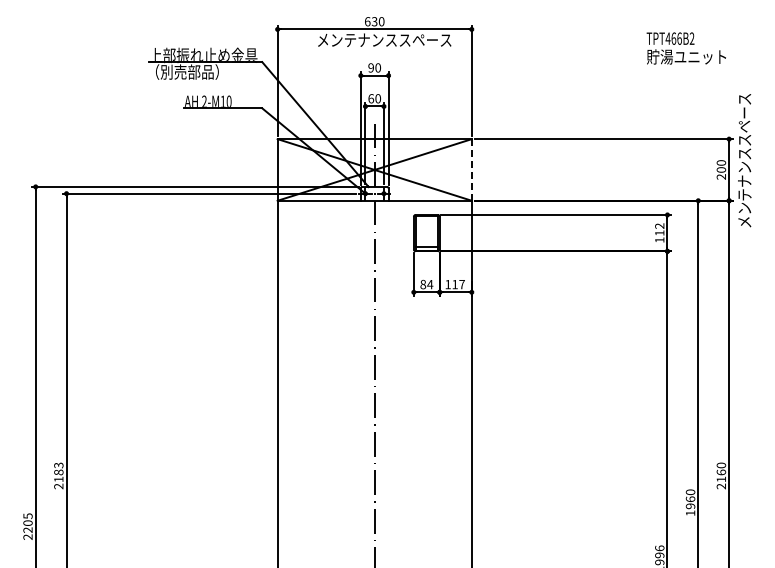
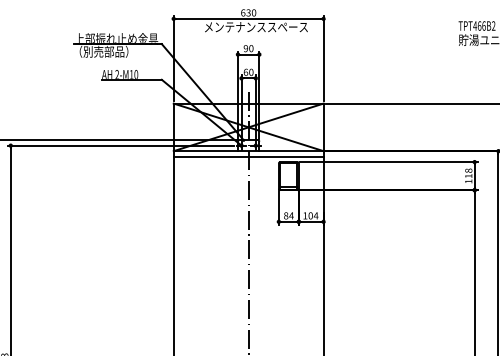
line: (471, 169) -> (323, 127), dashed -> solid
line: (374, 208) -> (248, 157), added
text: (659, 225) -> (468, 170), 112 -> 118
text: (458, 284) -> (313, 215), 117 -> 104

